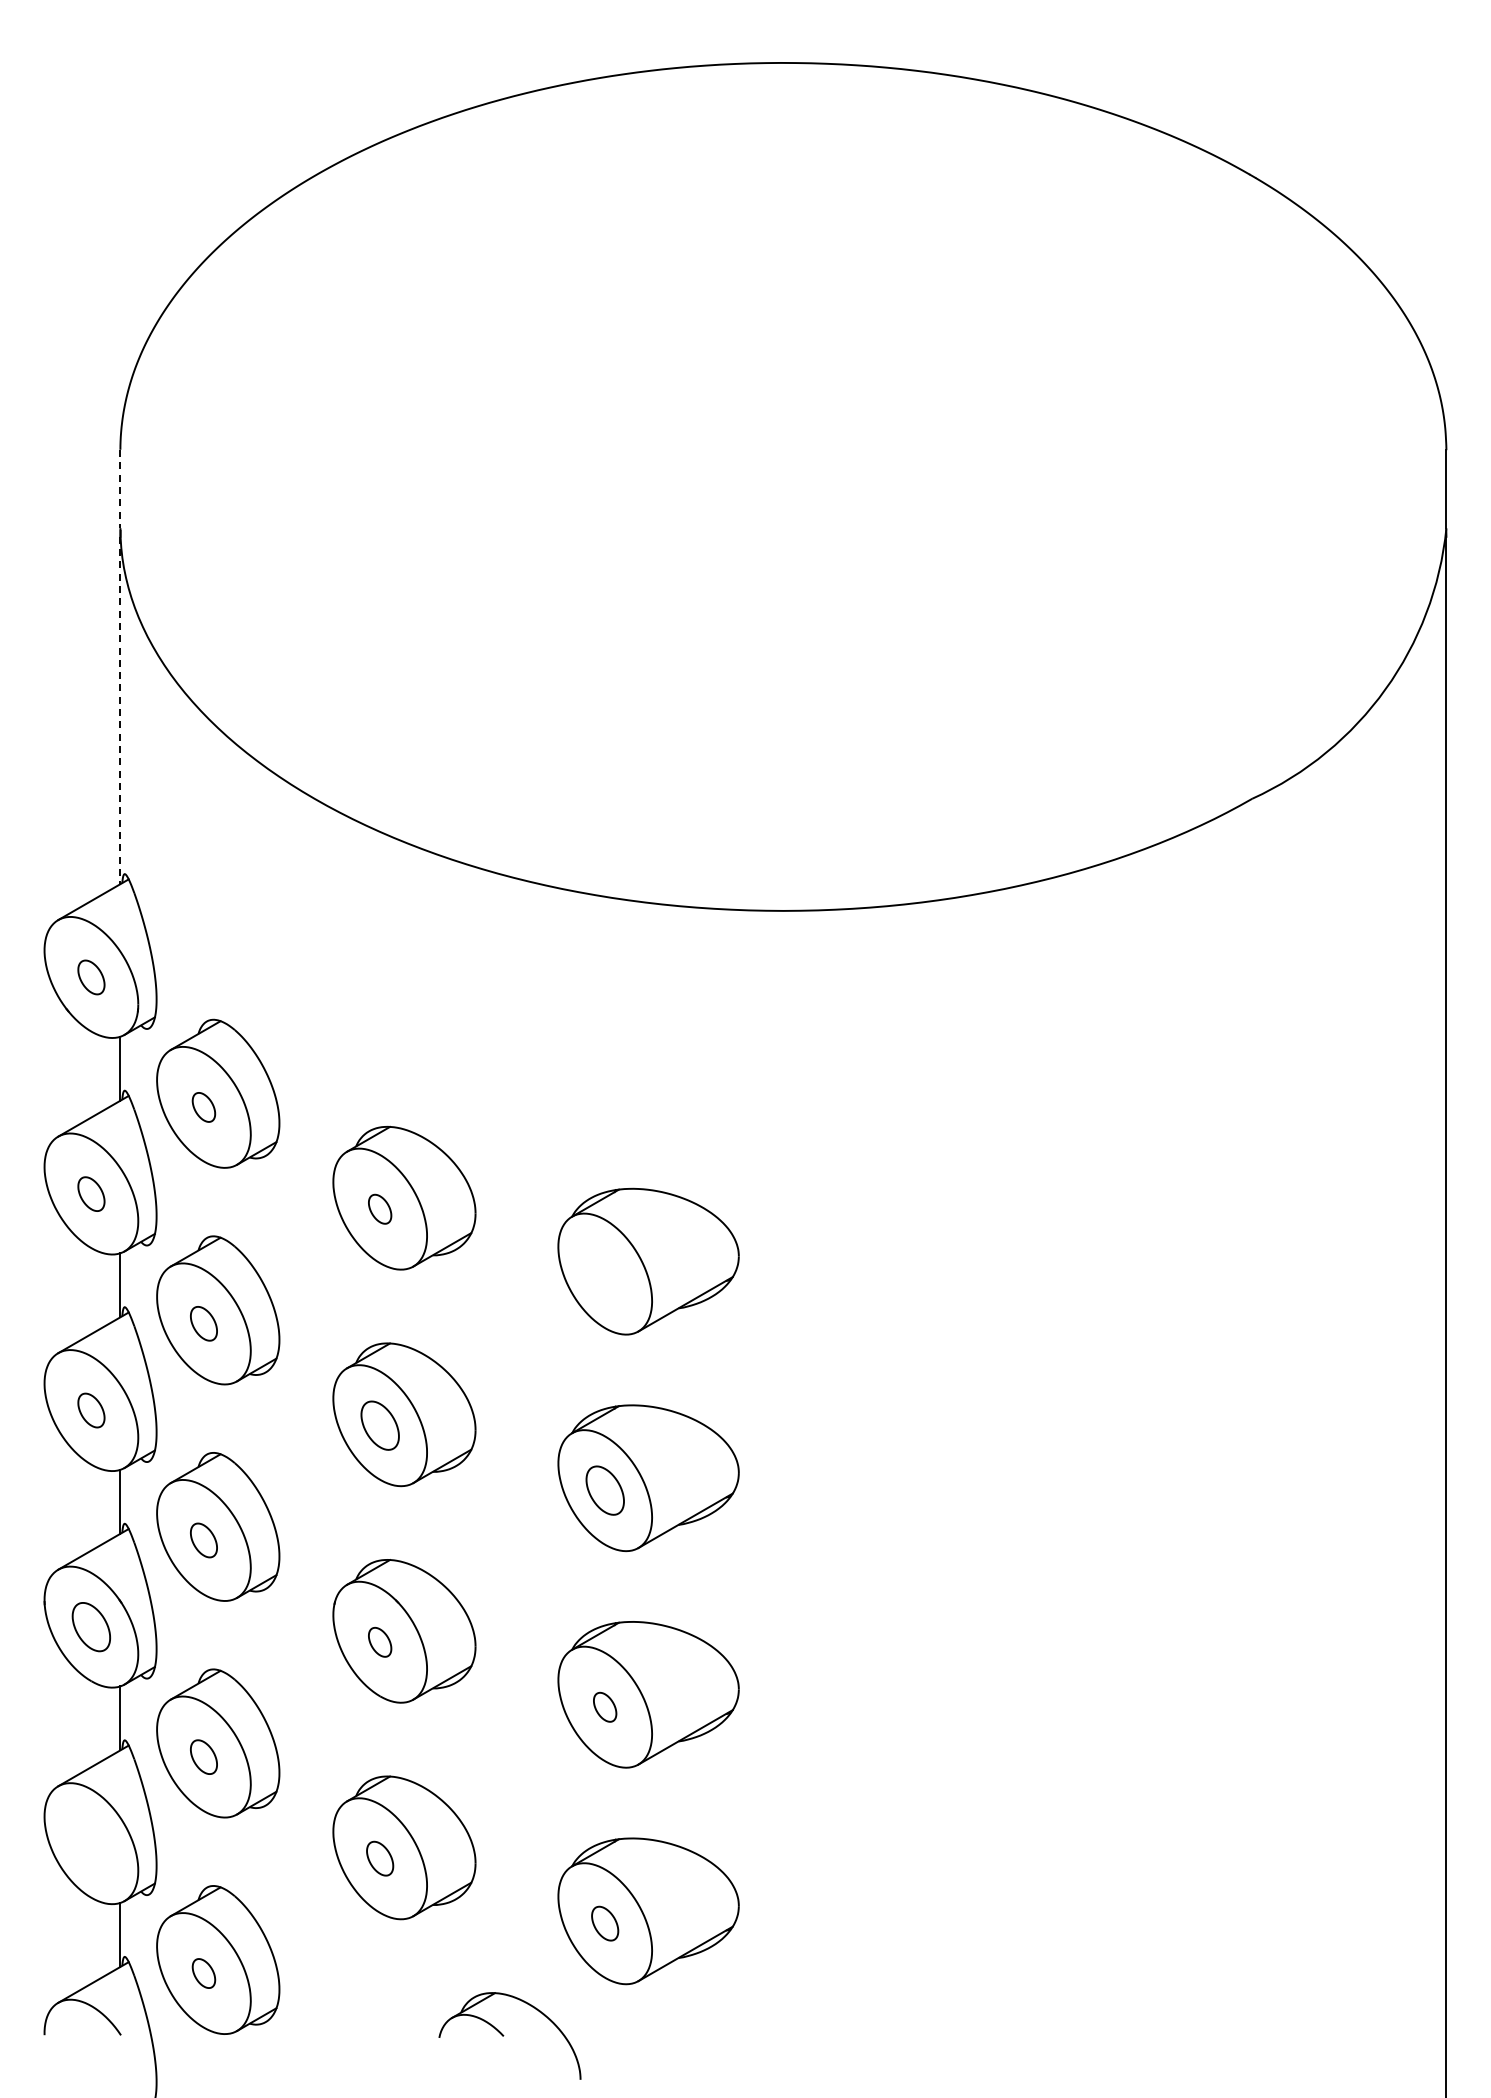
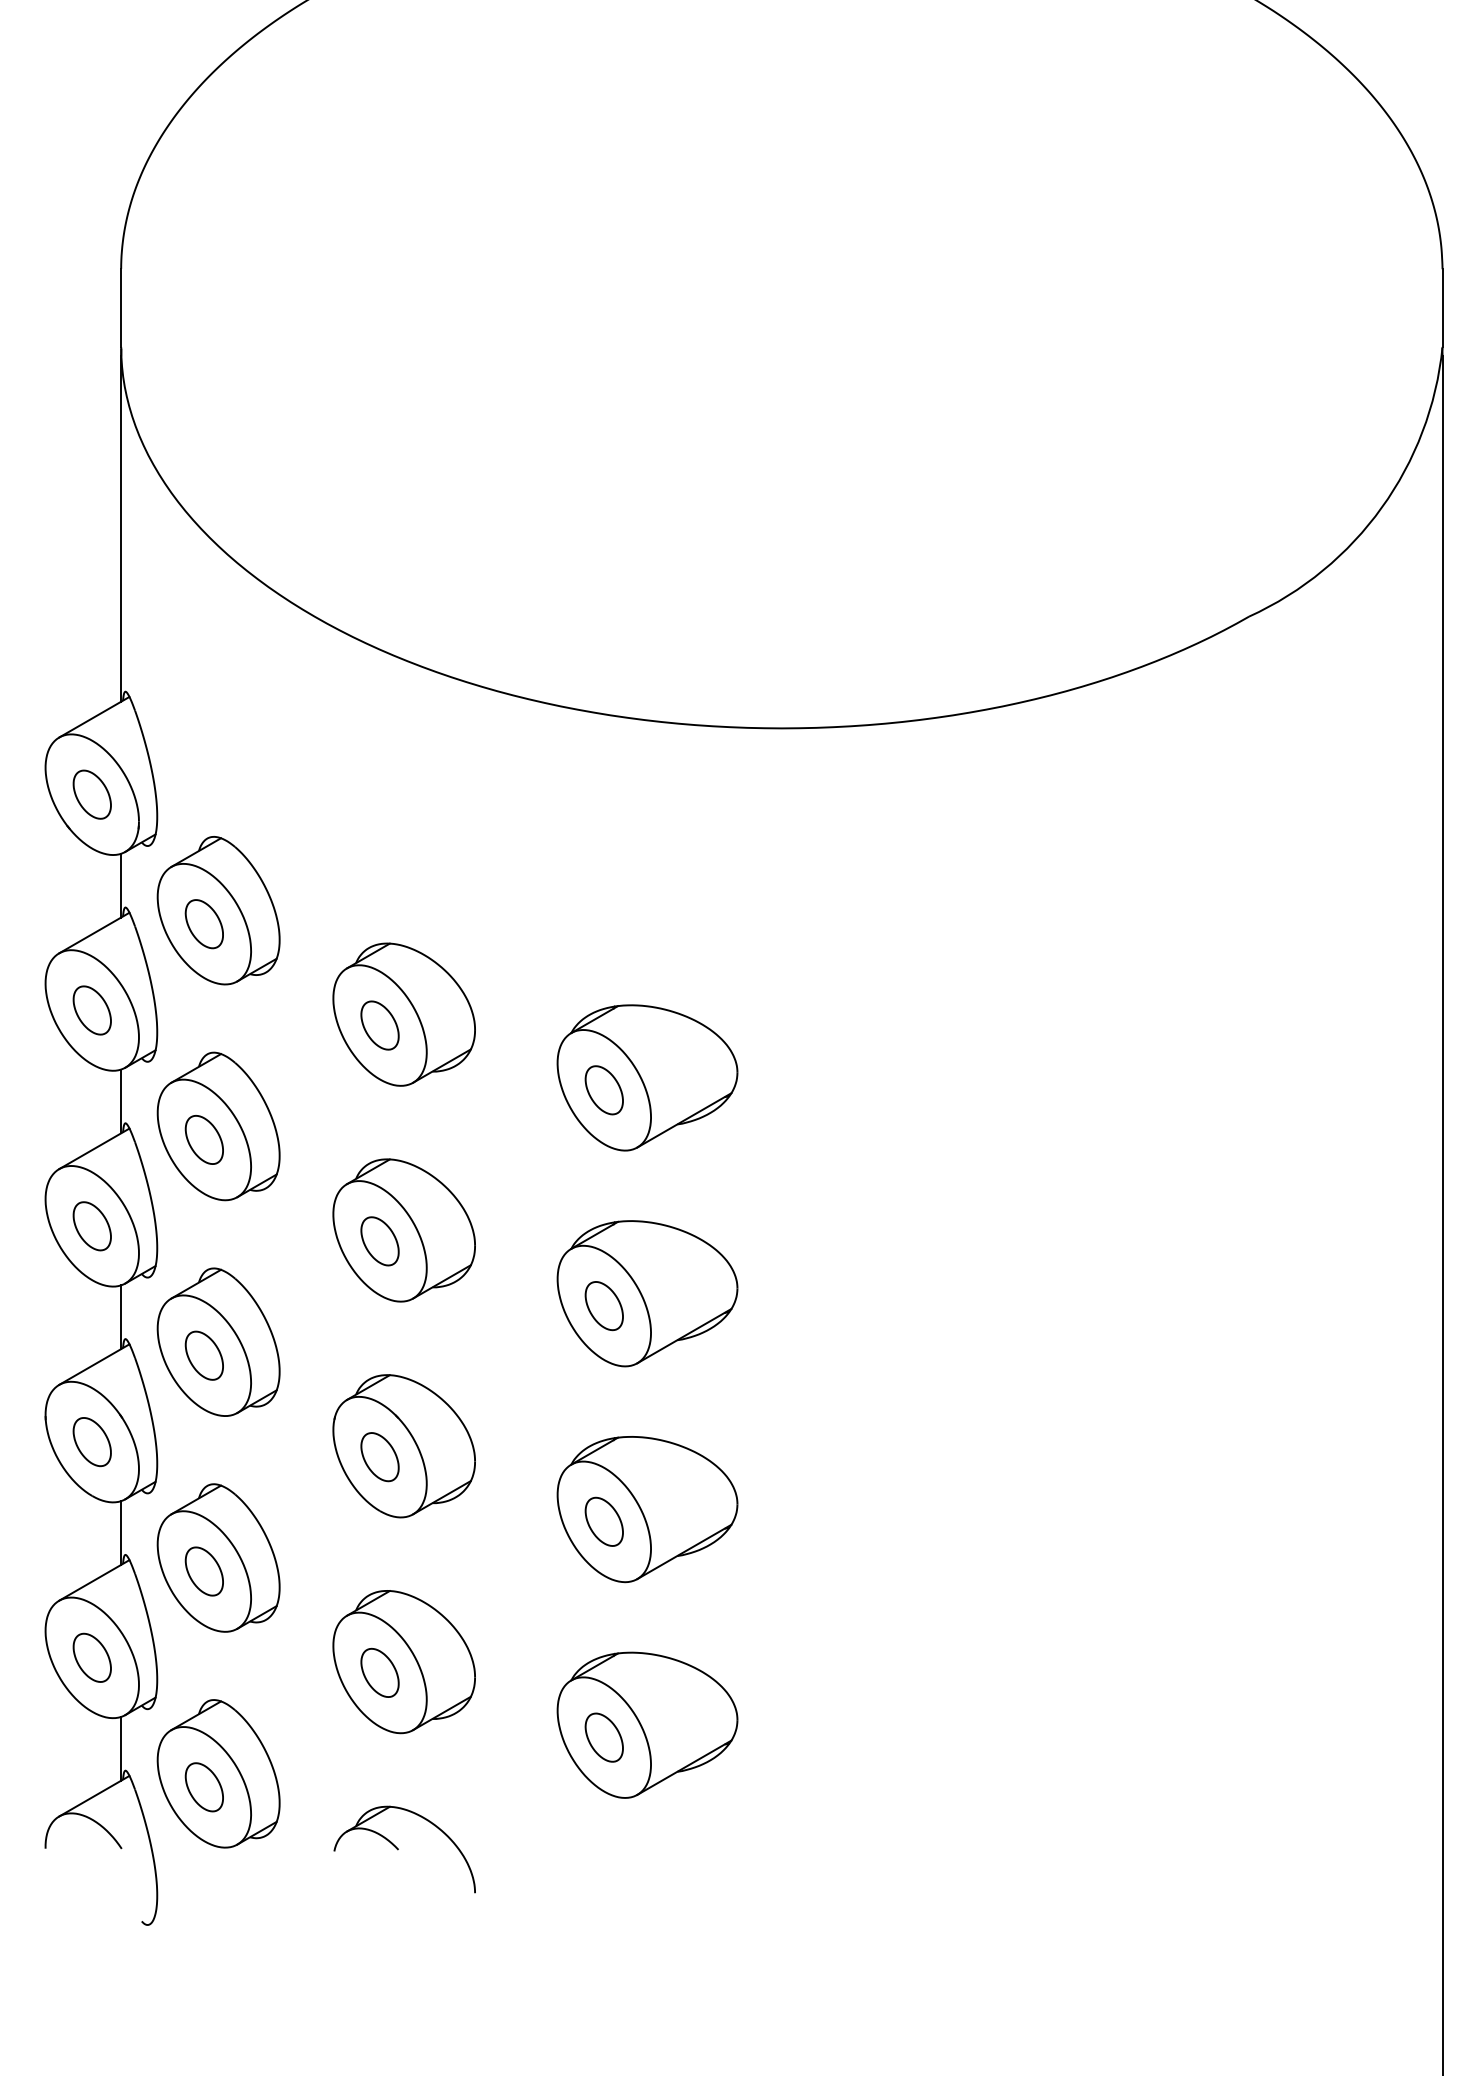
line: (120, 489) -> (121, 308), dashed -> solid
line: (120, 710) -> (121, 528), dashed -> solid
part: (91, 977) -> (92, 794), size x1.43
part: (203, 1107) -> (203, 924), size x1.67
part: (91, 1194) -> (92, 1010), size x1.43
part: (379, 1209) -> (379, 1025), size x1.67
part: (604, 1274) -> (603, 1090), added
part: (203, 1323) -> (203, 1139), size x1.43
part: (91, 1410) -> (92, 1226), size x1.43
part: (203, 1540) -> (203, 1355), size x1.43
part: (379, 1642) -> (379, 1457), size x1.67
part: (604, 1707) -> (603, 1522), size x1.67
part: (203, 1757) -> (203, 1572), size x1.43
part: (91, 1843) -> (92, 1657), added
part: (379, 1858) -> (379, 1672), size x1.43
part: (604, 1923) -> (603, 1737), size x1.43
part: (203, 1973) -> (203, 1787), size x1.67
part: (509, 2035) -> (404, 1849), moved

